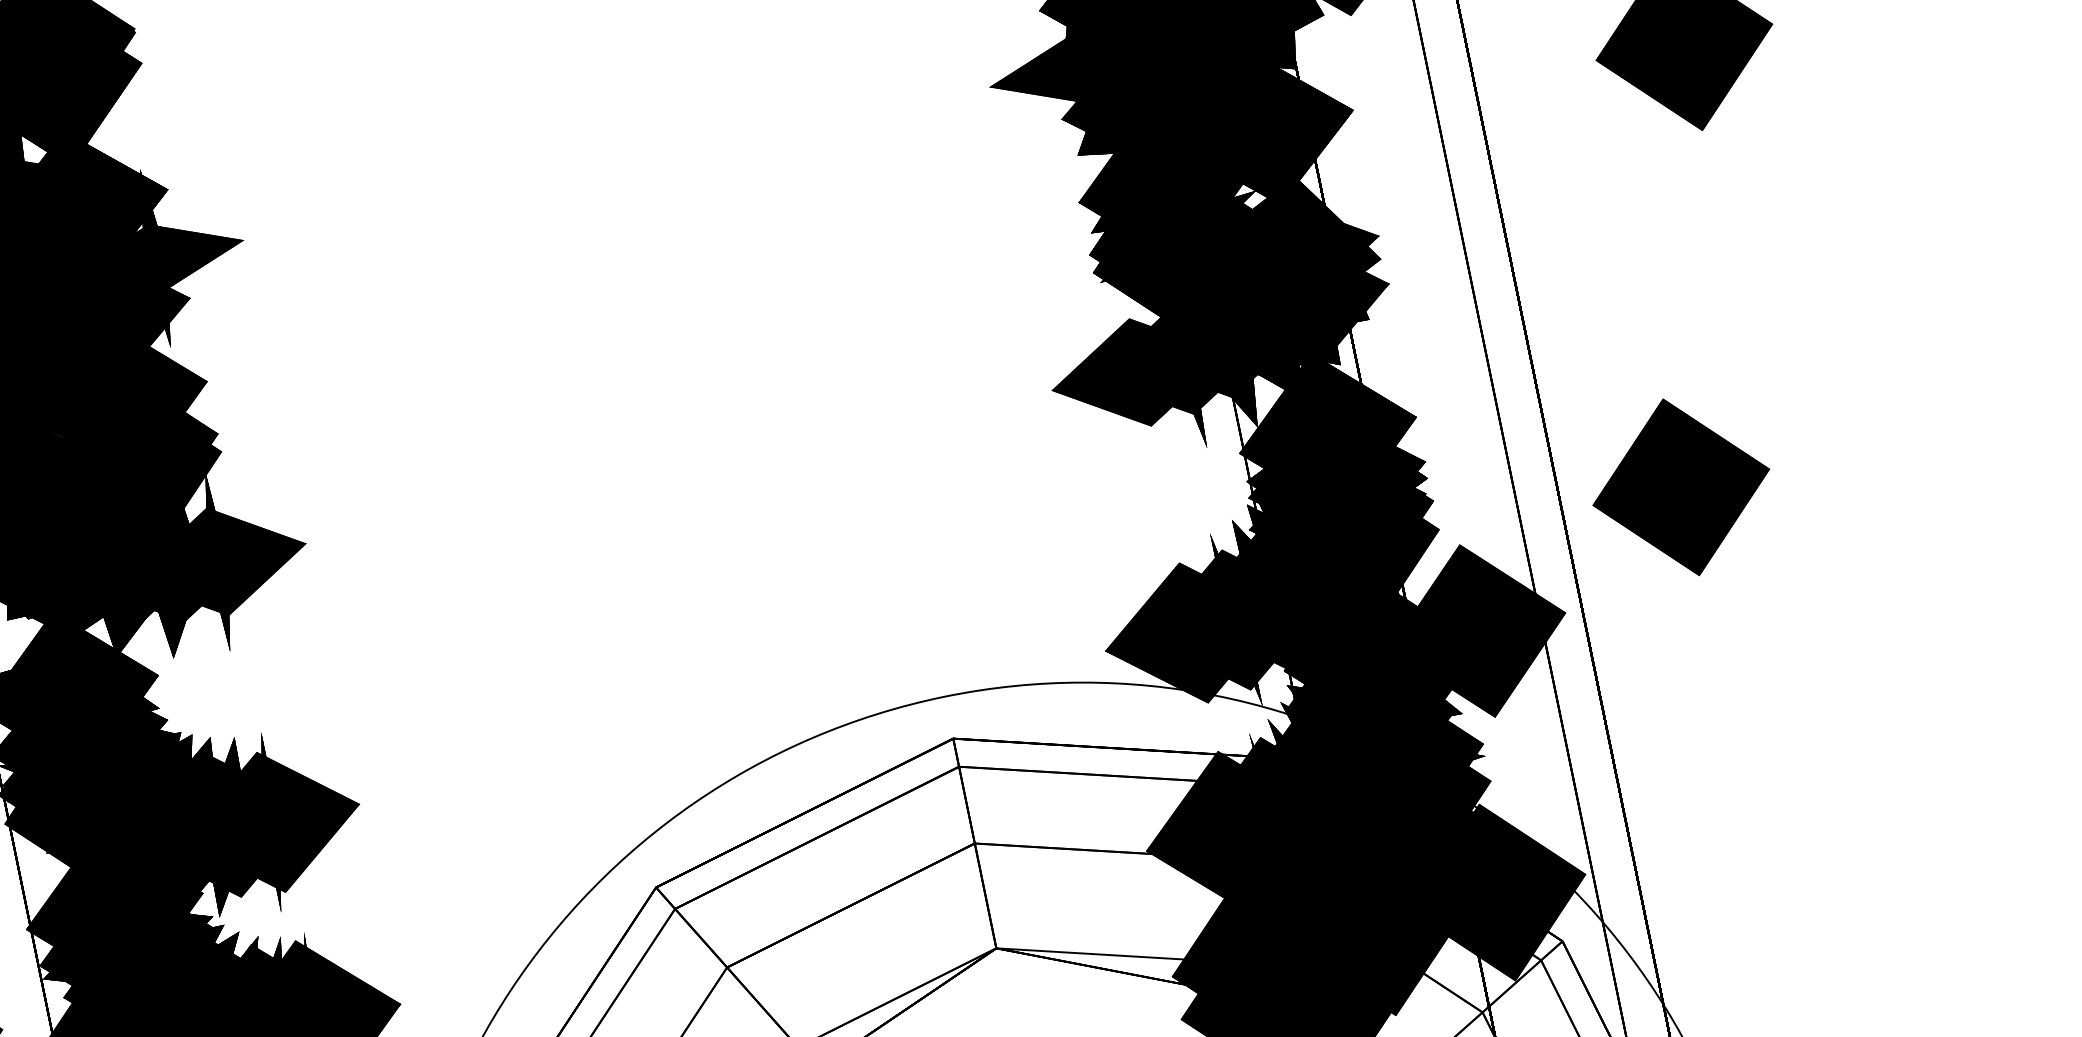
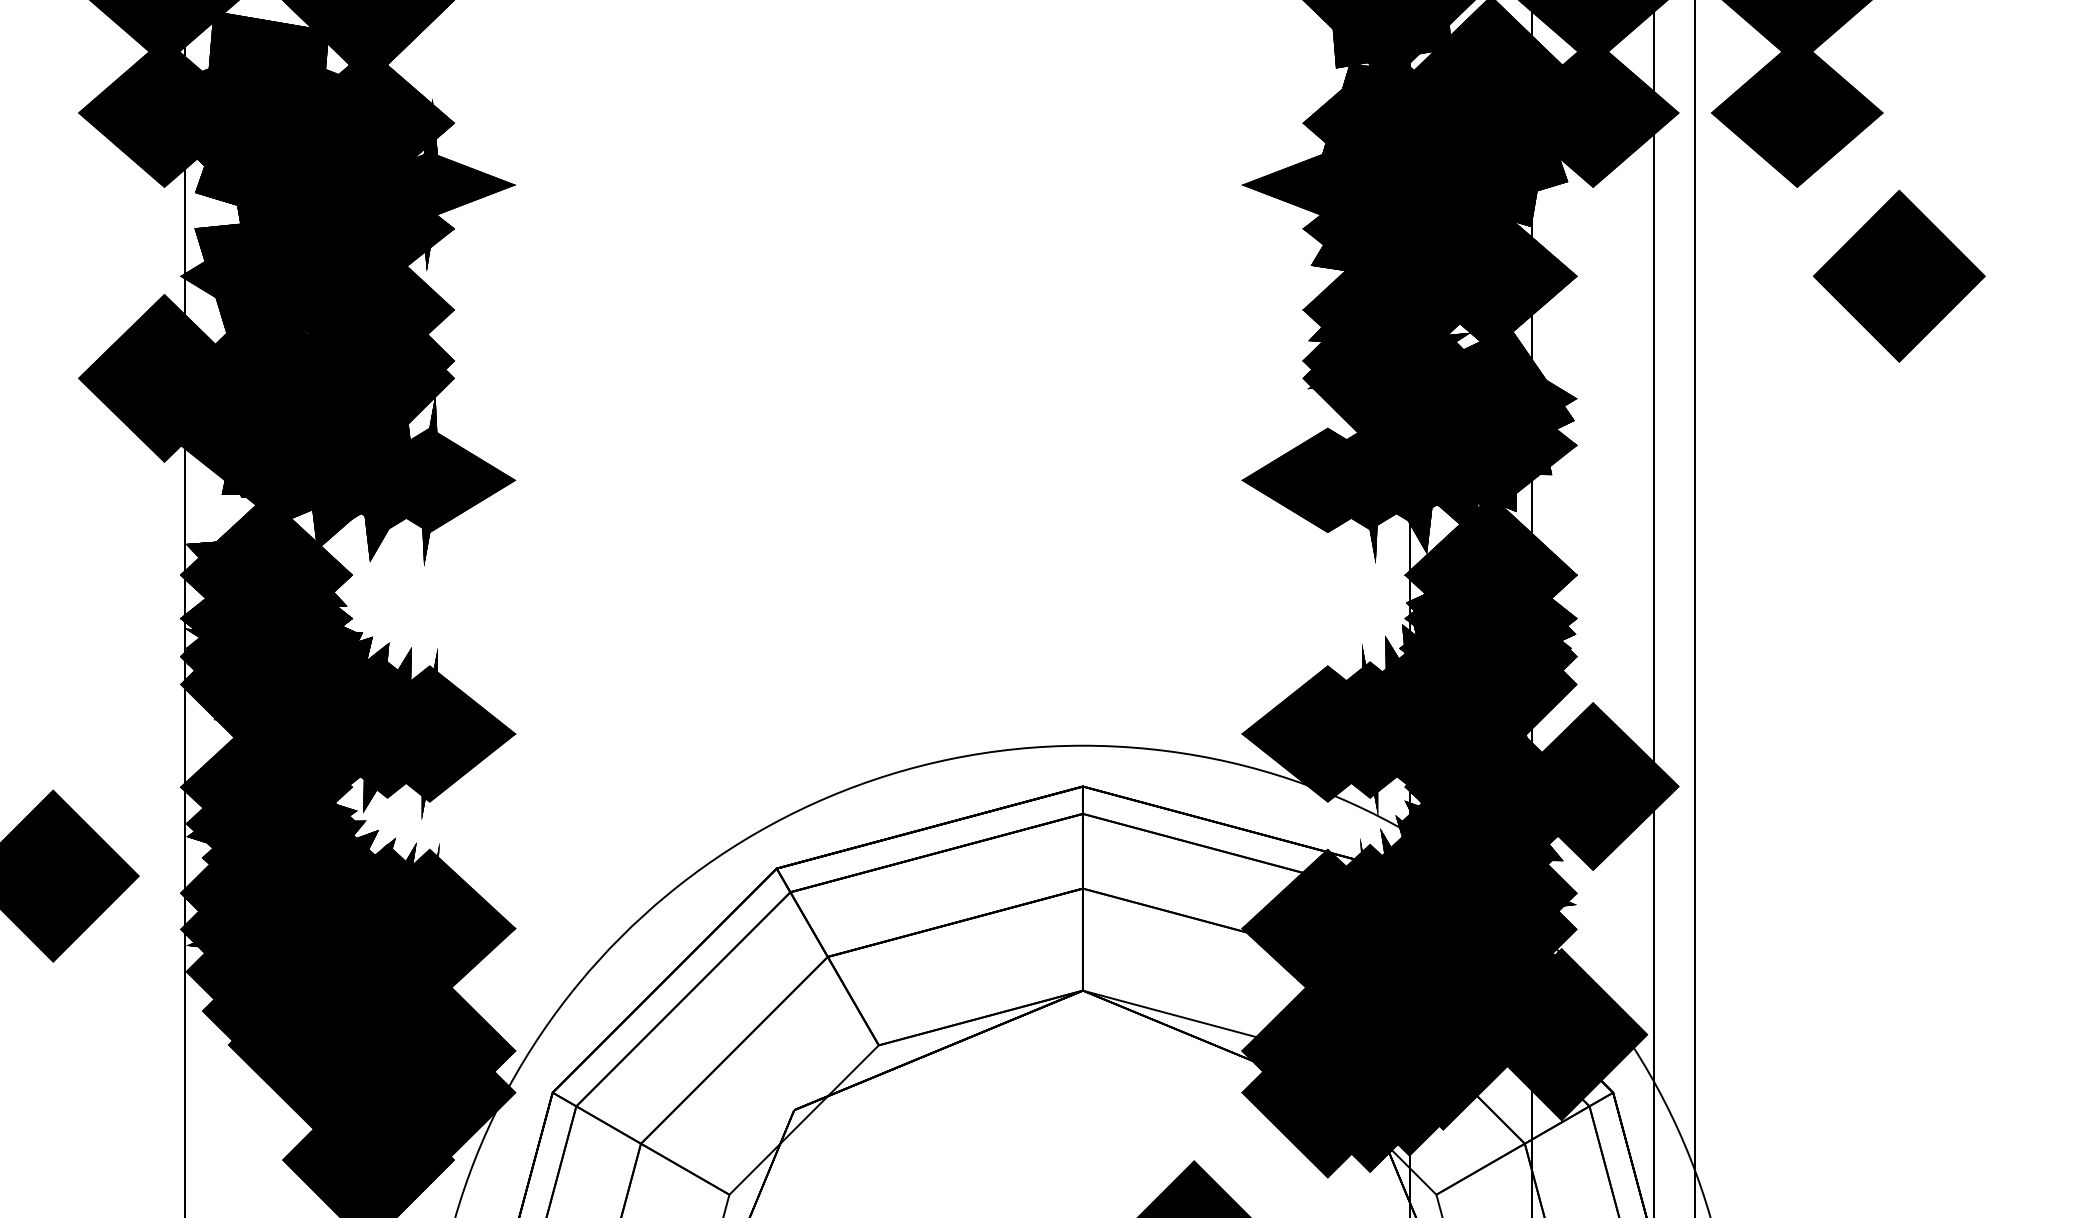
part: (1680, 487) -> (1810, 691), removed

